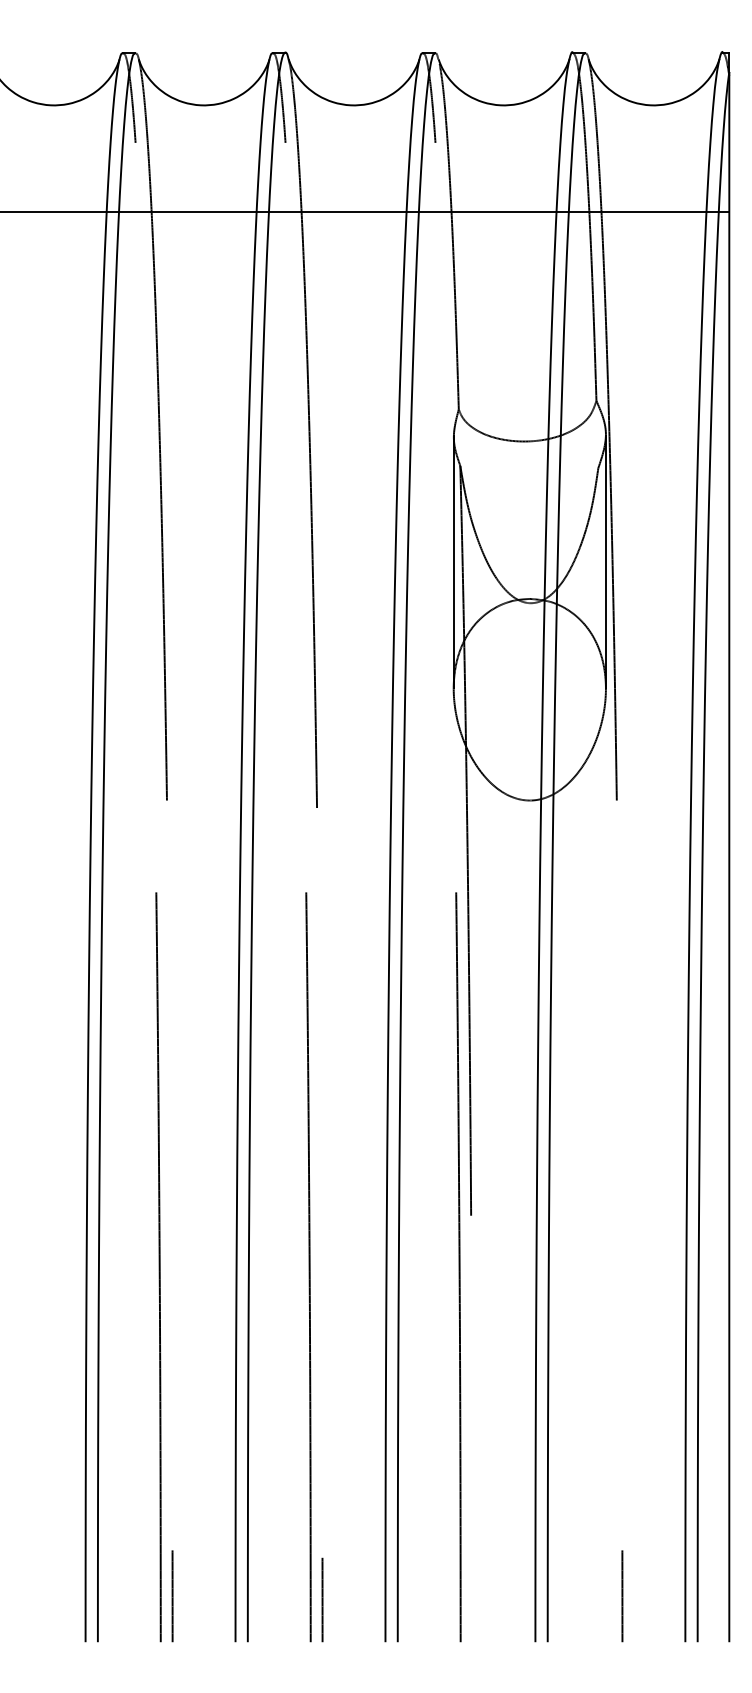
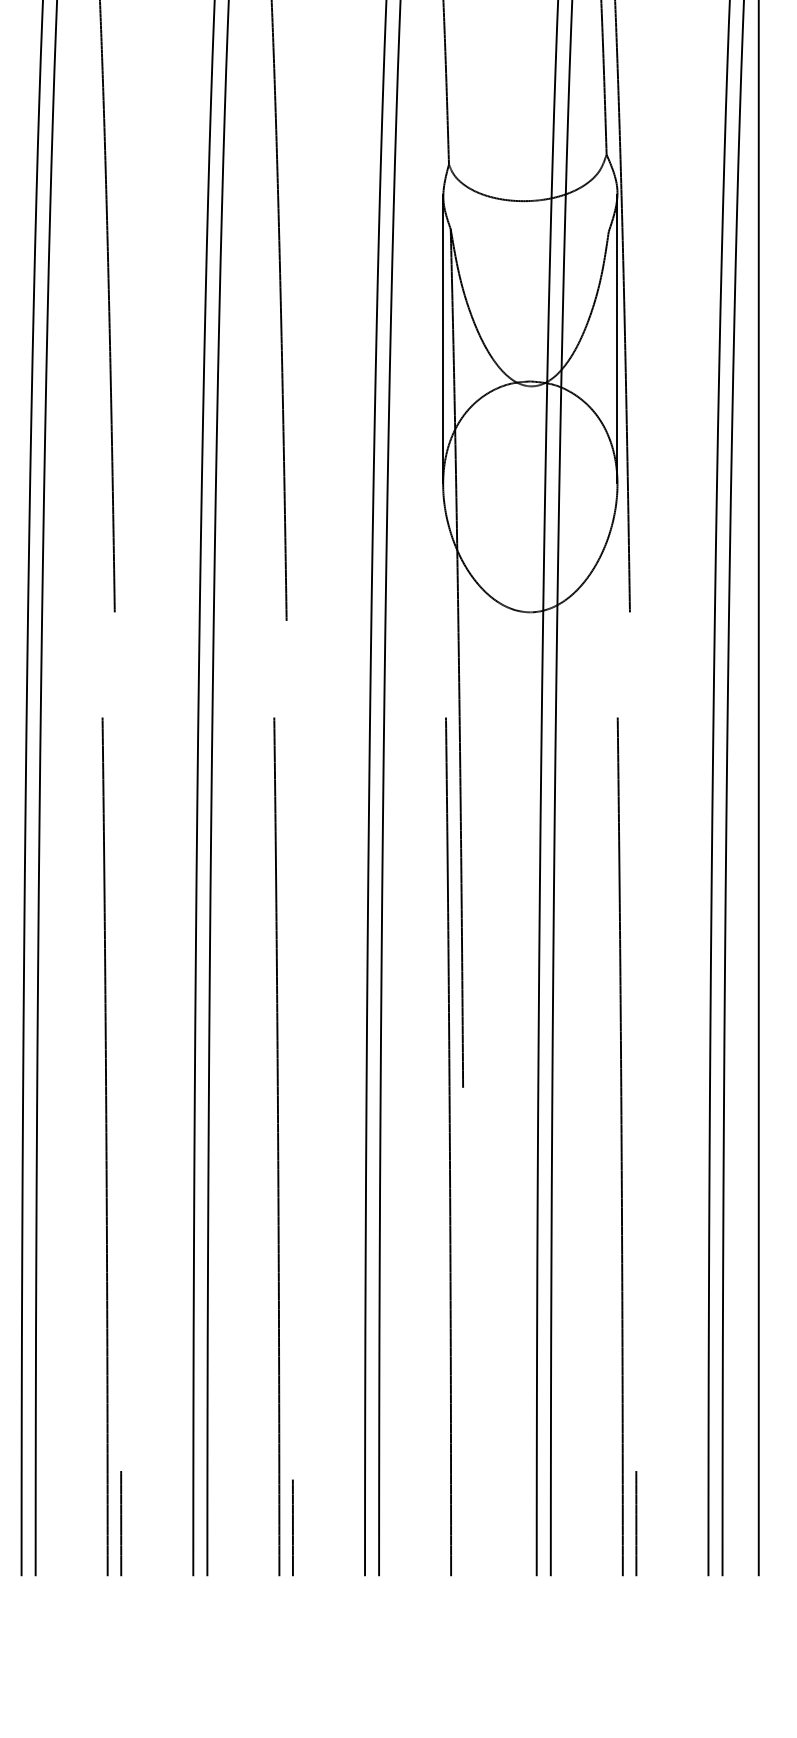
line: (608, 1267) -> (620, 1147), added

